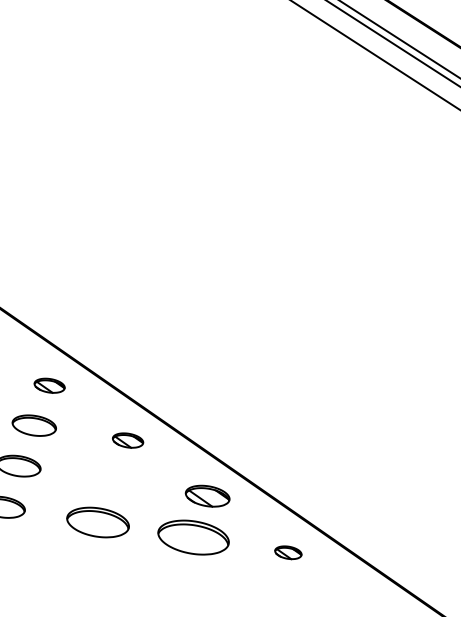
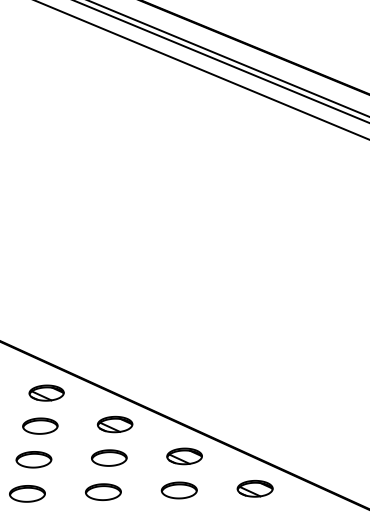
part: (49, 385) -> (46, 392), size x1.43
part: (127, 440) -> (114, 424), size x1.43
part: (113, 480) -> (109, 457), added
part: (98, 521) -> (103, 491), size x0.71
part: (192, 537) -> (178, 490), size x0.62
part: (287, 552) -> (254, 488), size x1.67

